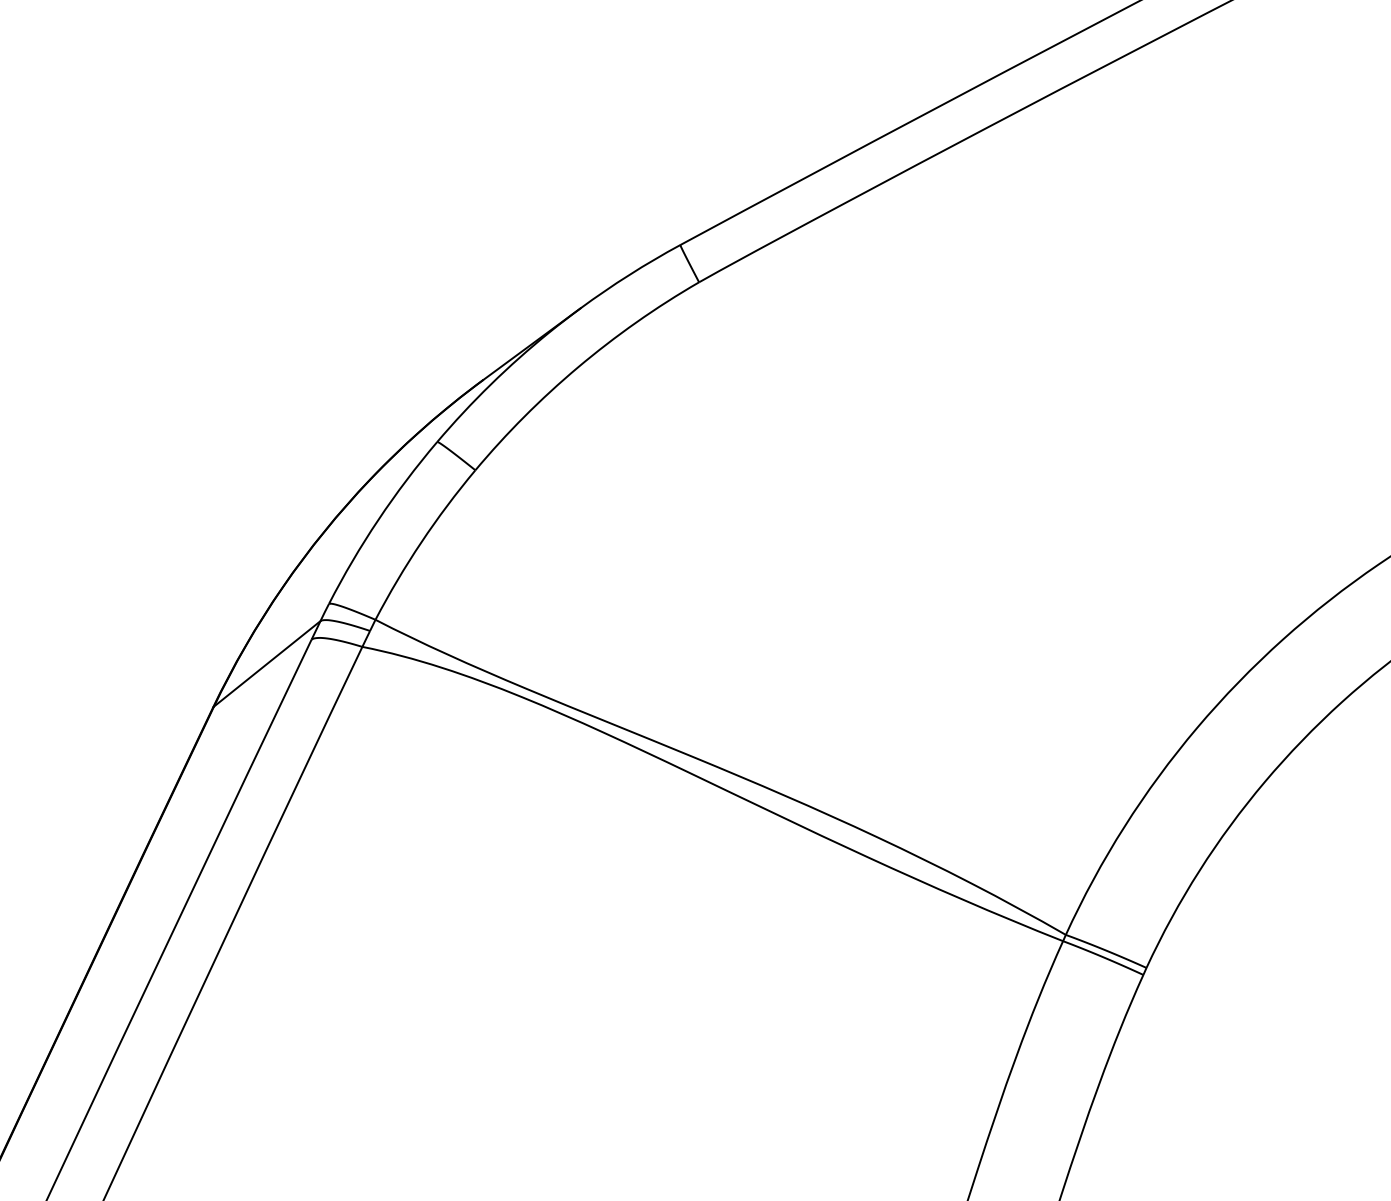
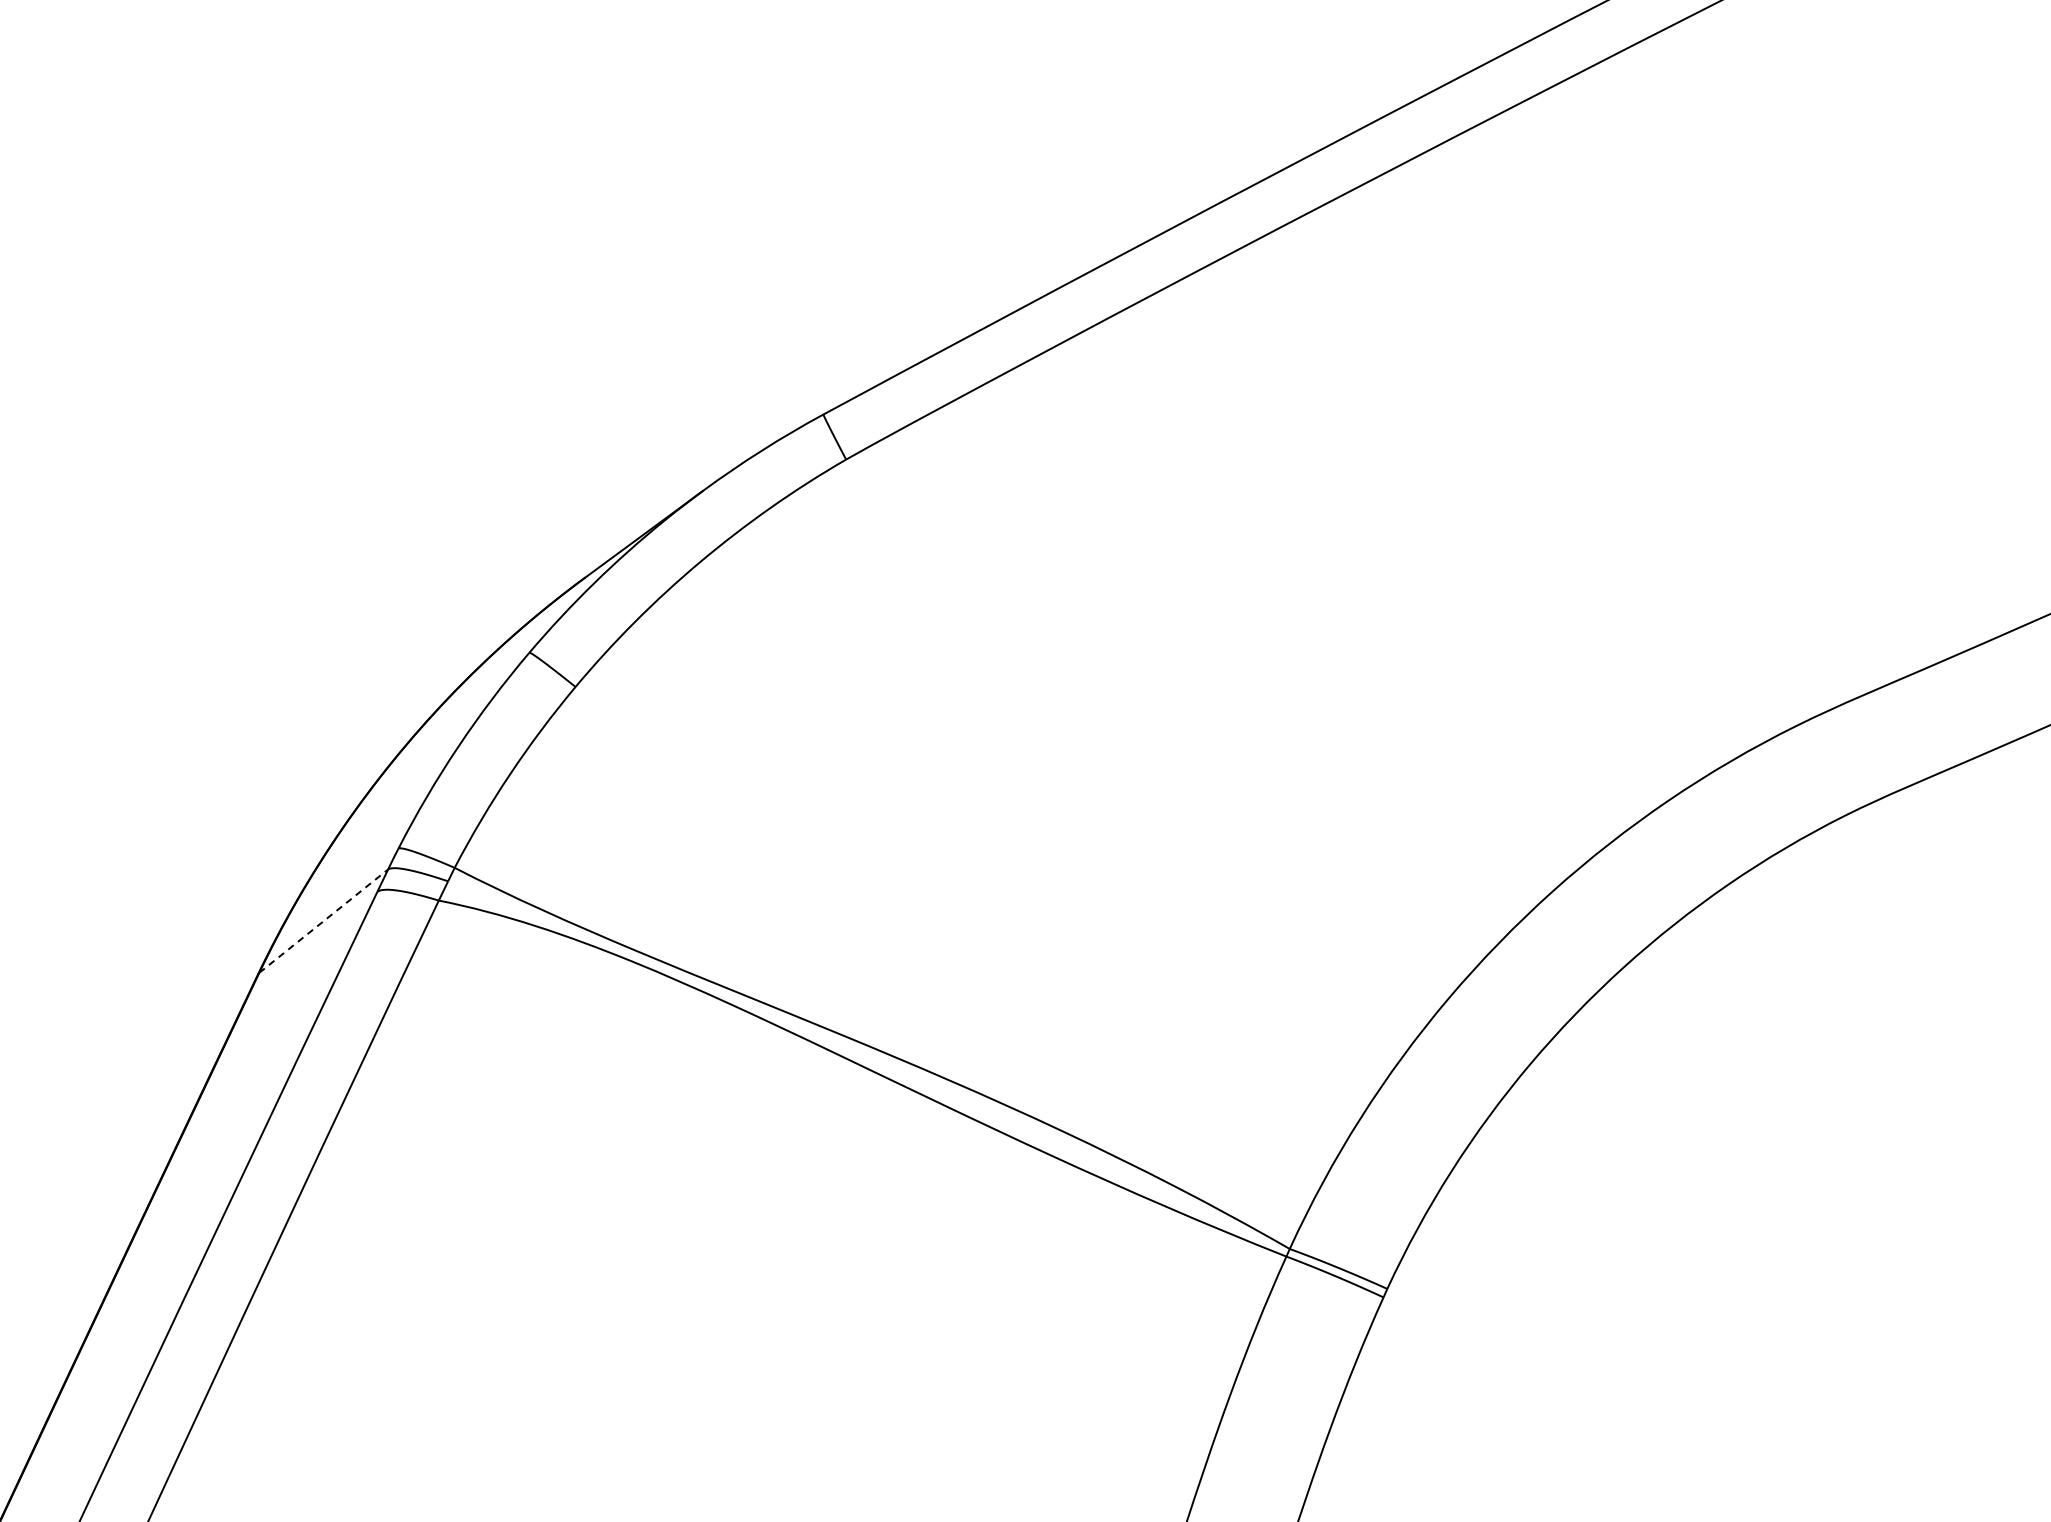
line: (267, 664) -> (323, 921), solid -> dashed

